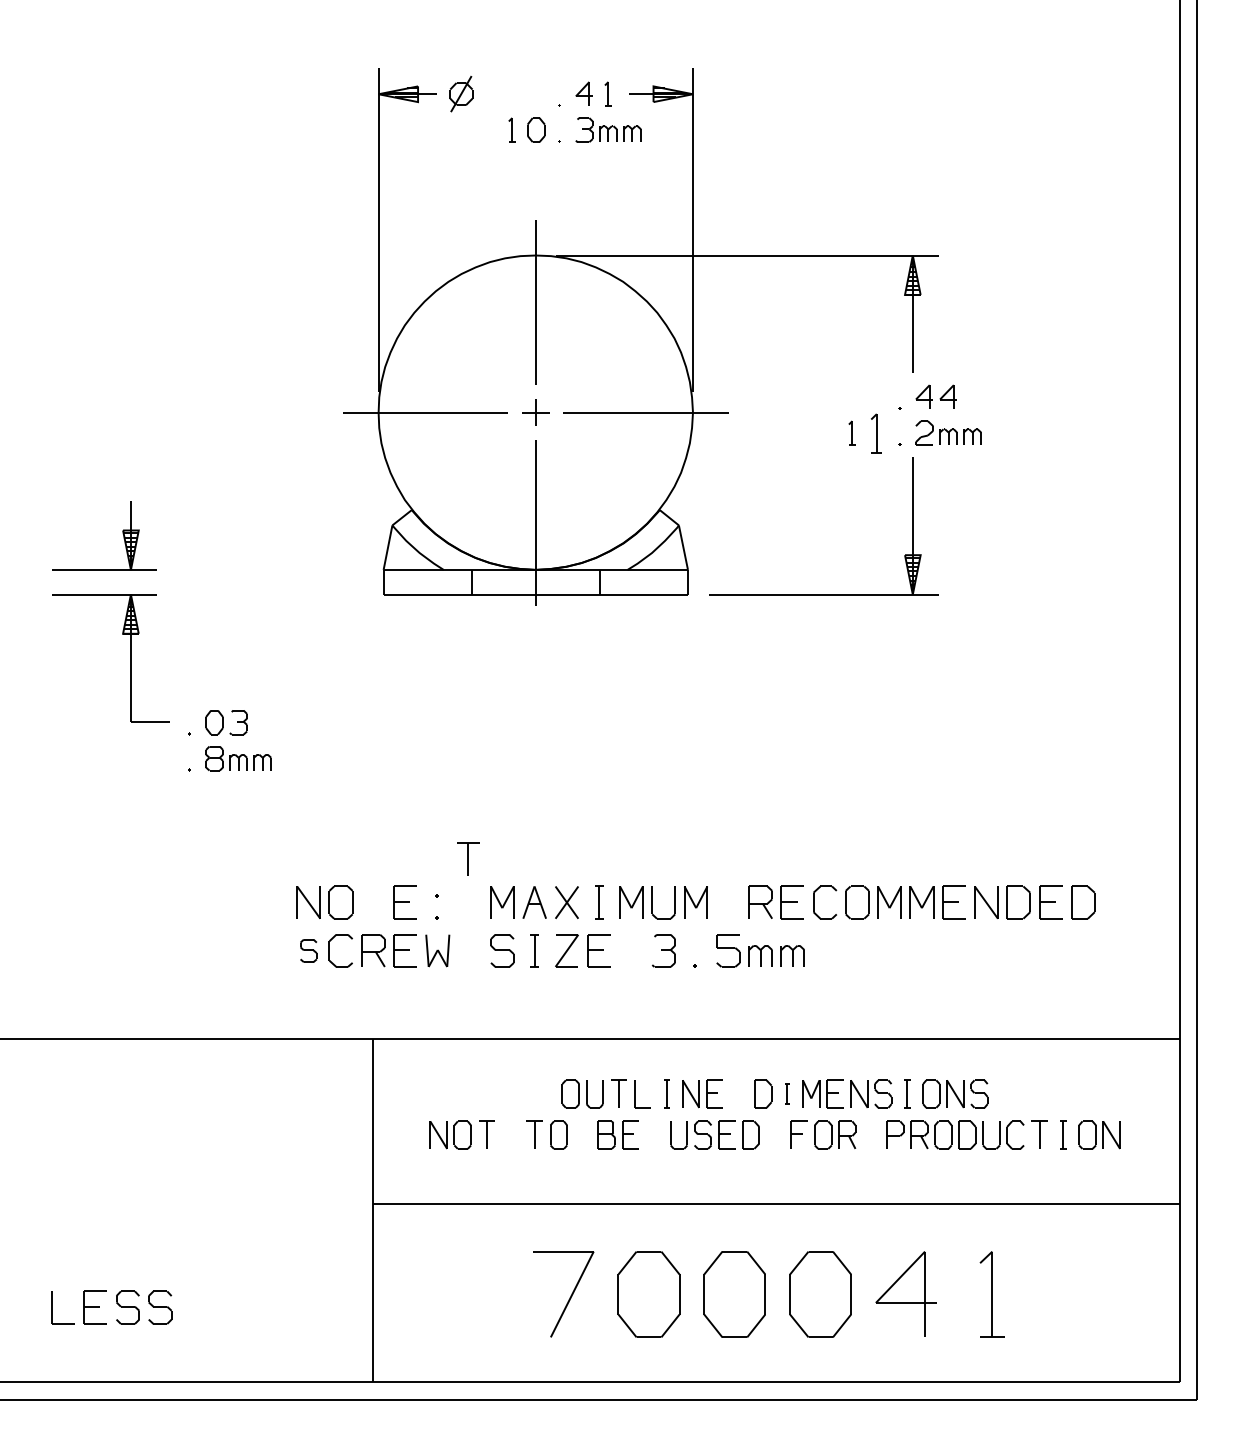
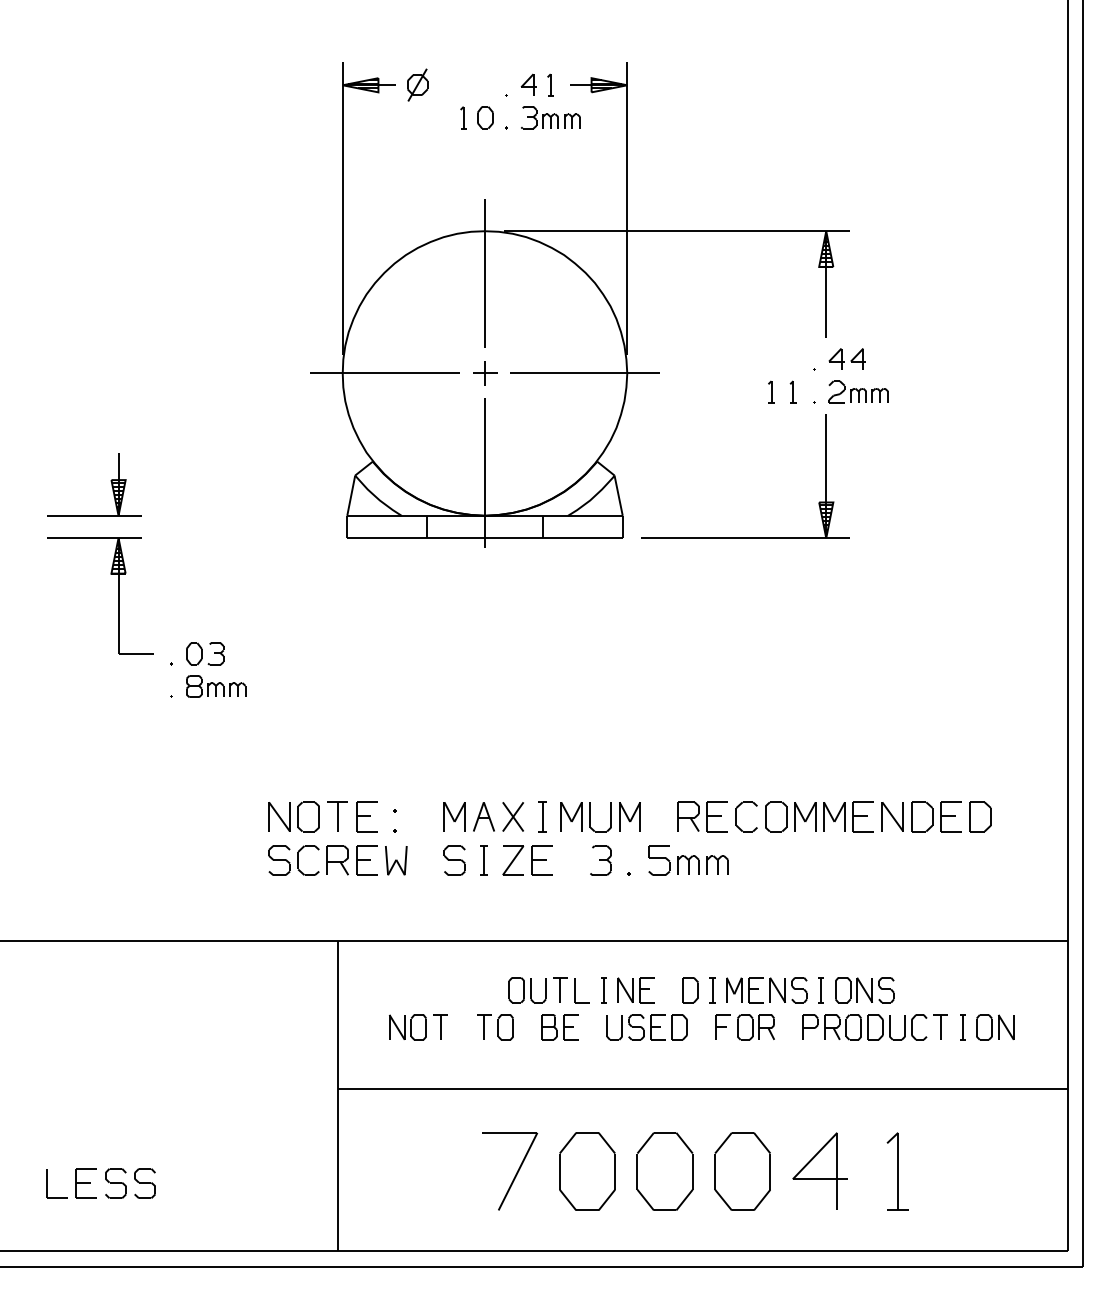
part: (875, 432) -> (792, 391), size x0.62
part: (468, 858) -> (338, 815), moved
part: (308, 950) -> (279, 860), size x1.43
part: (787, 1093) -> (712, 989), size x1.43

